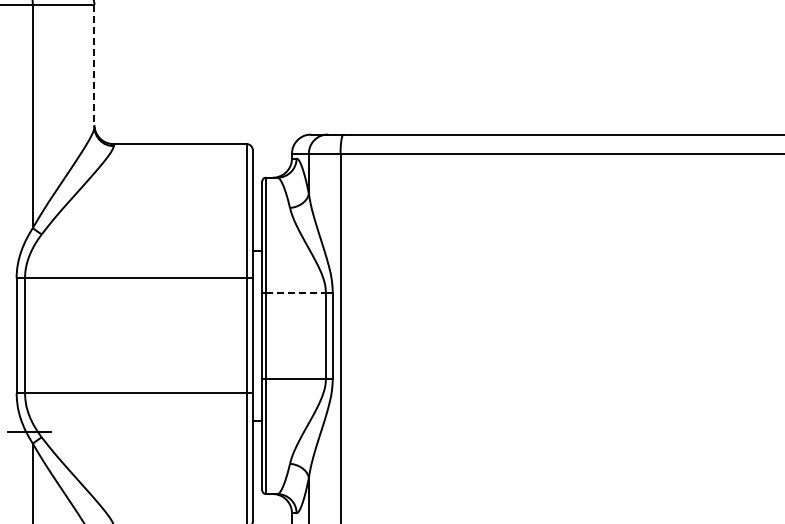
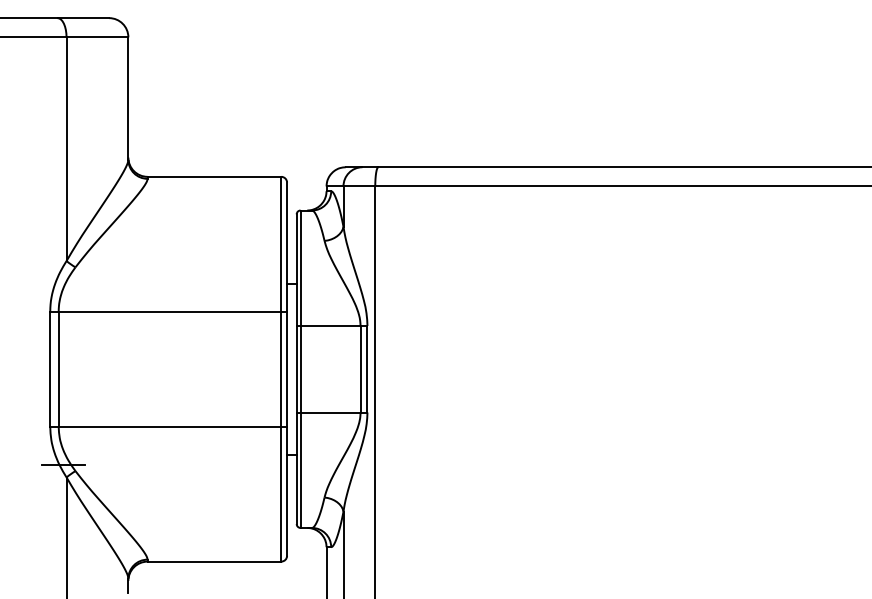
line: (94, 67) -> (128, 99), dashed -> solid
line: (295, 292) -> (330, 325), dashed -> solid

